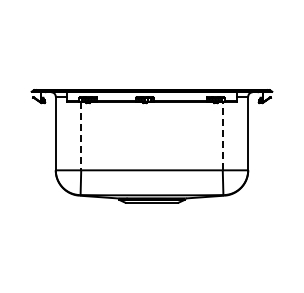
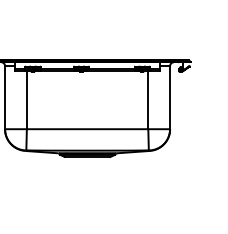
line: (222, 135) -> (148, 99), dashed -> solid
line: (81, 136) -> (27, 100), dashed -> solid

